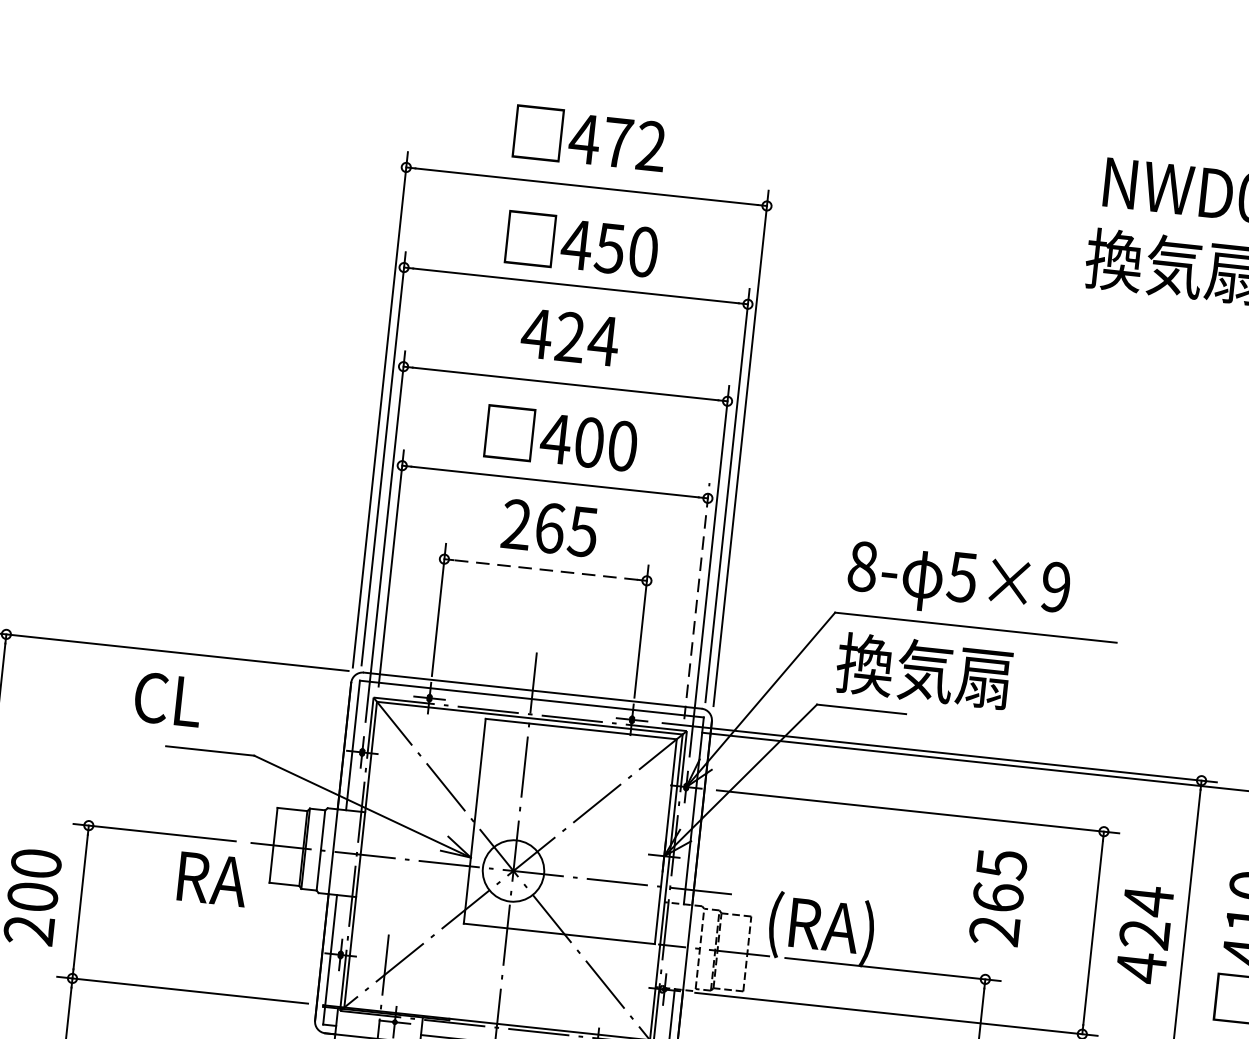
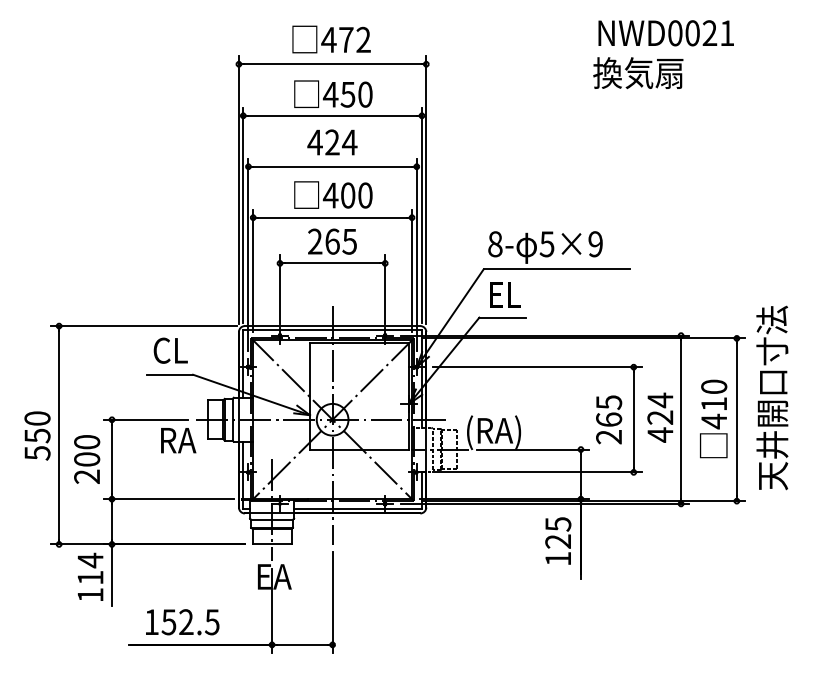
line: (545, 570) -> (332, 263), dashed -> solid
line: (697, 600) -> (412, 270), dashed -> solid
text: (924, 670) -> (532, 294), 換気扇 -> EL
text: (167, 699) -> (170, 350), moved
text: (999, 897) -> (609, 419), moved

